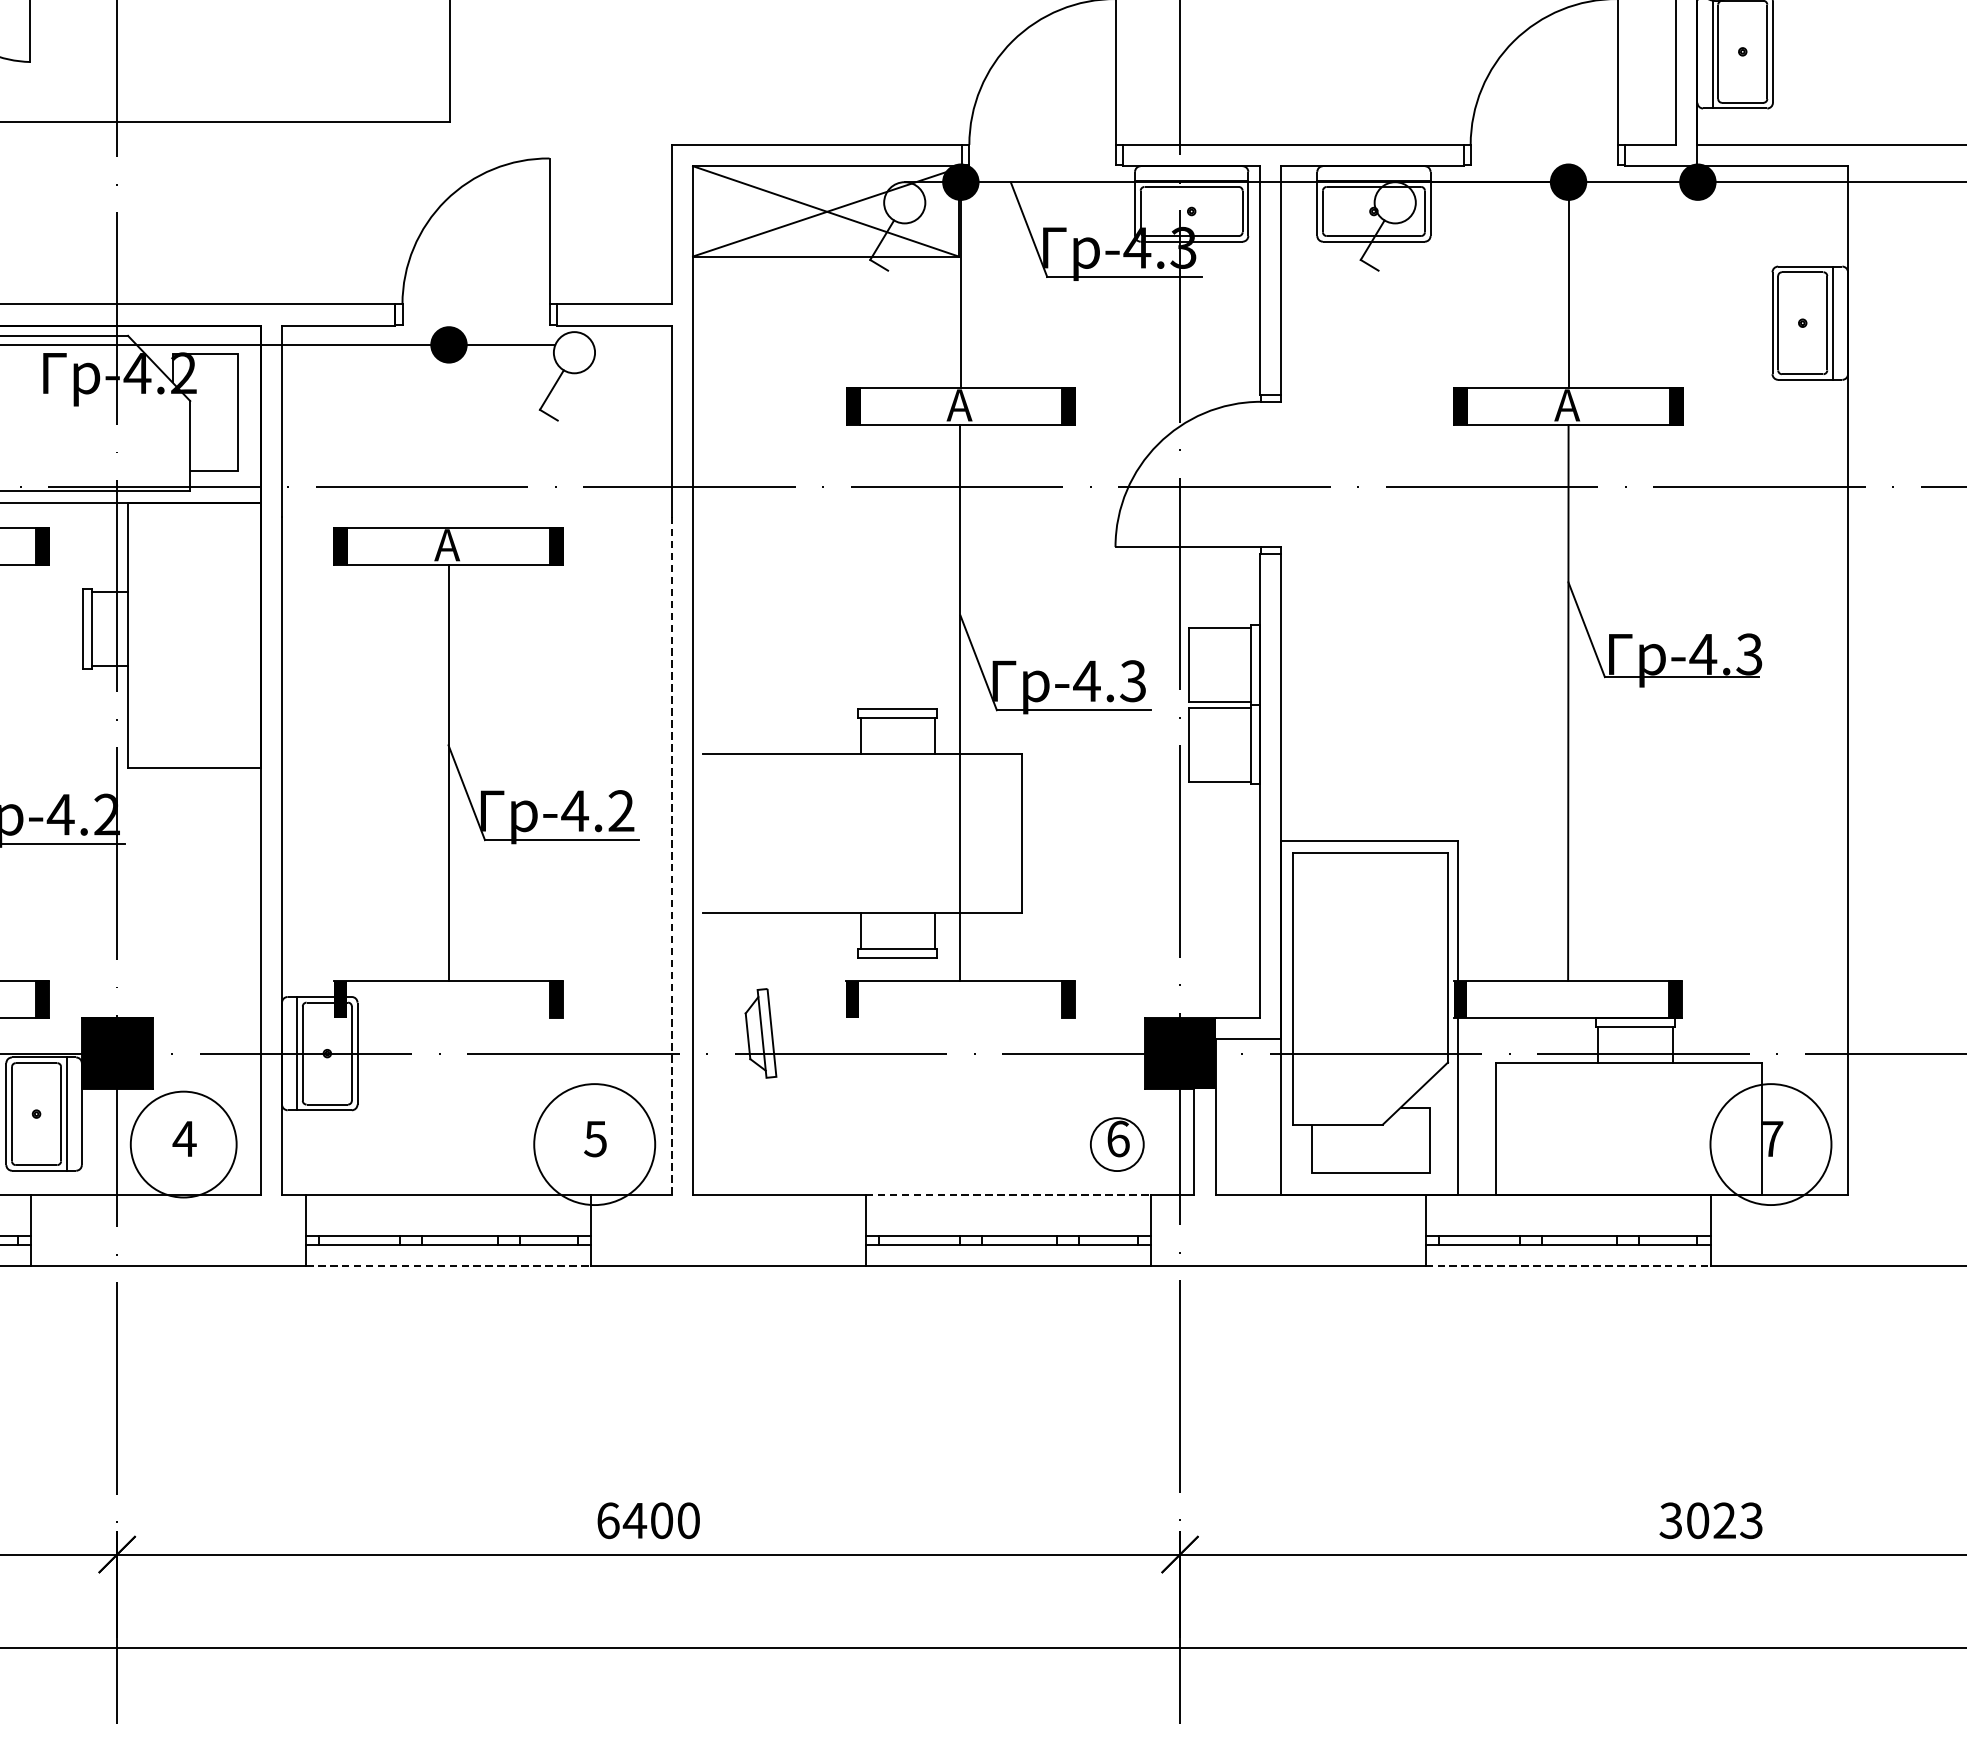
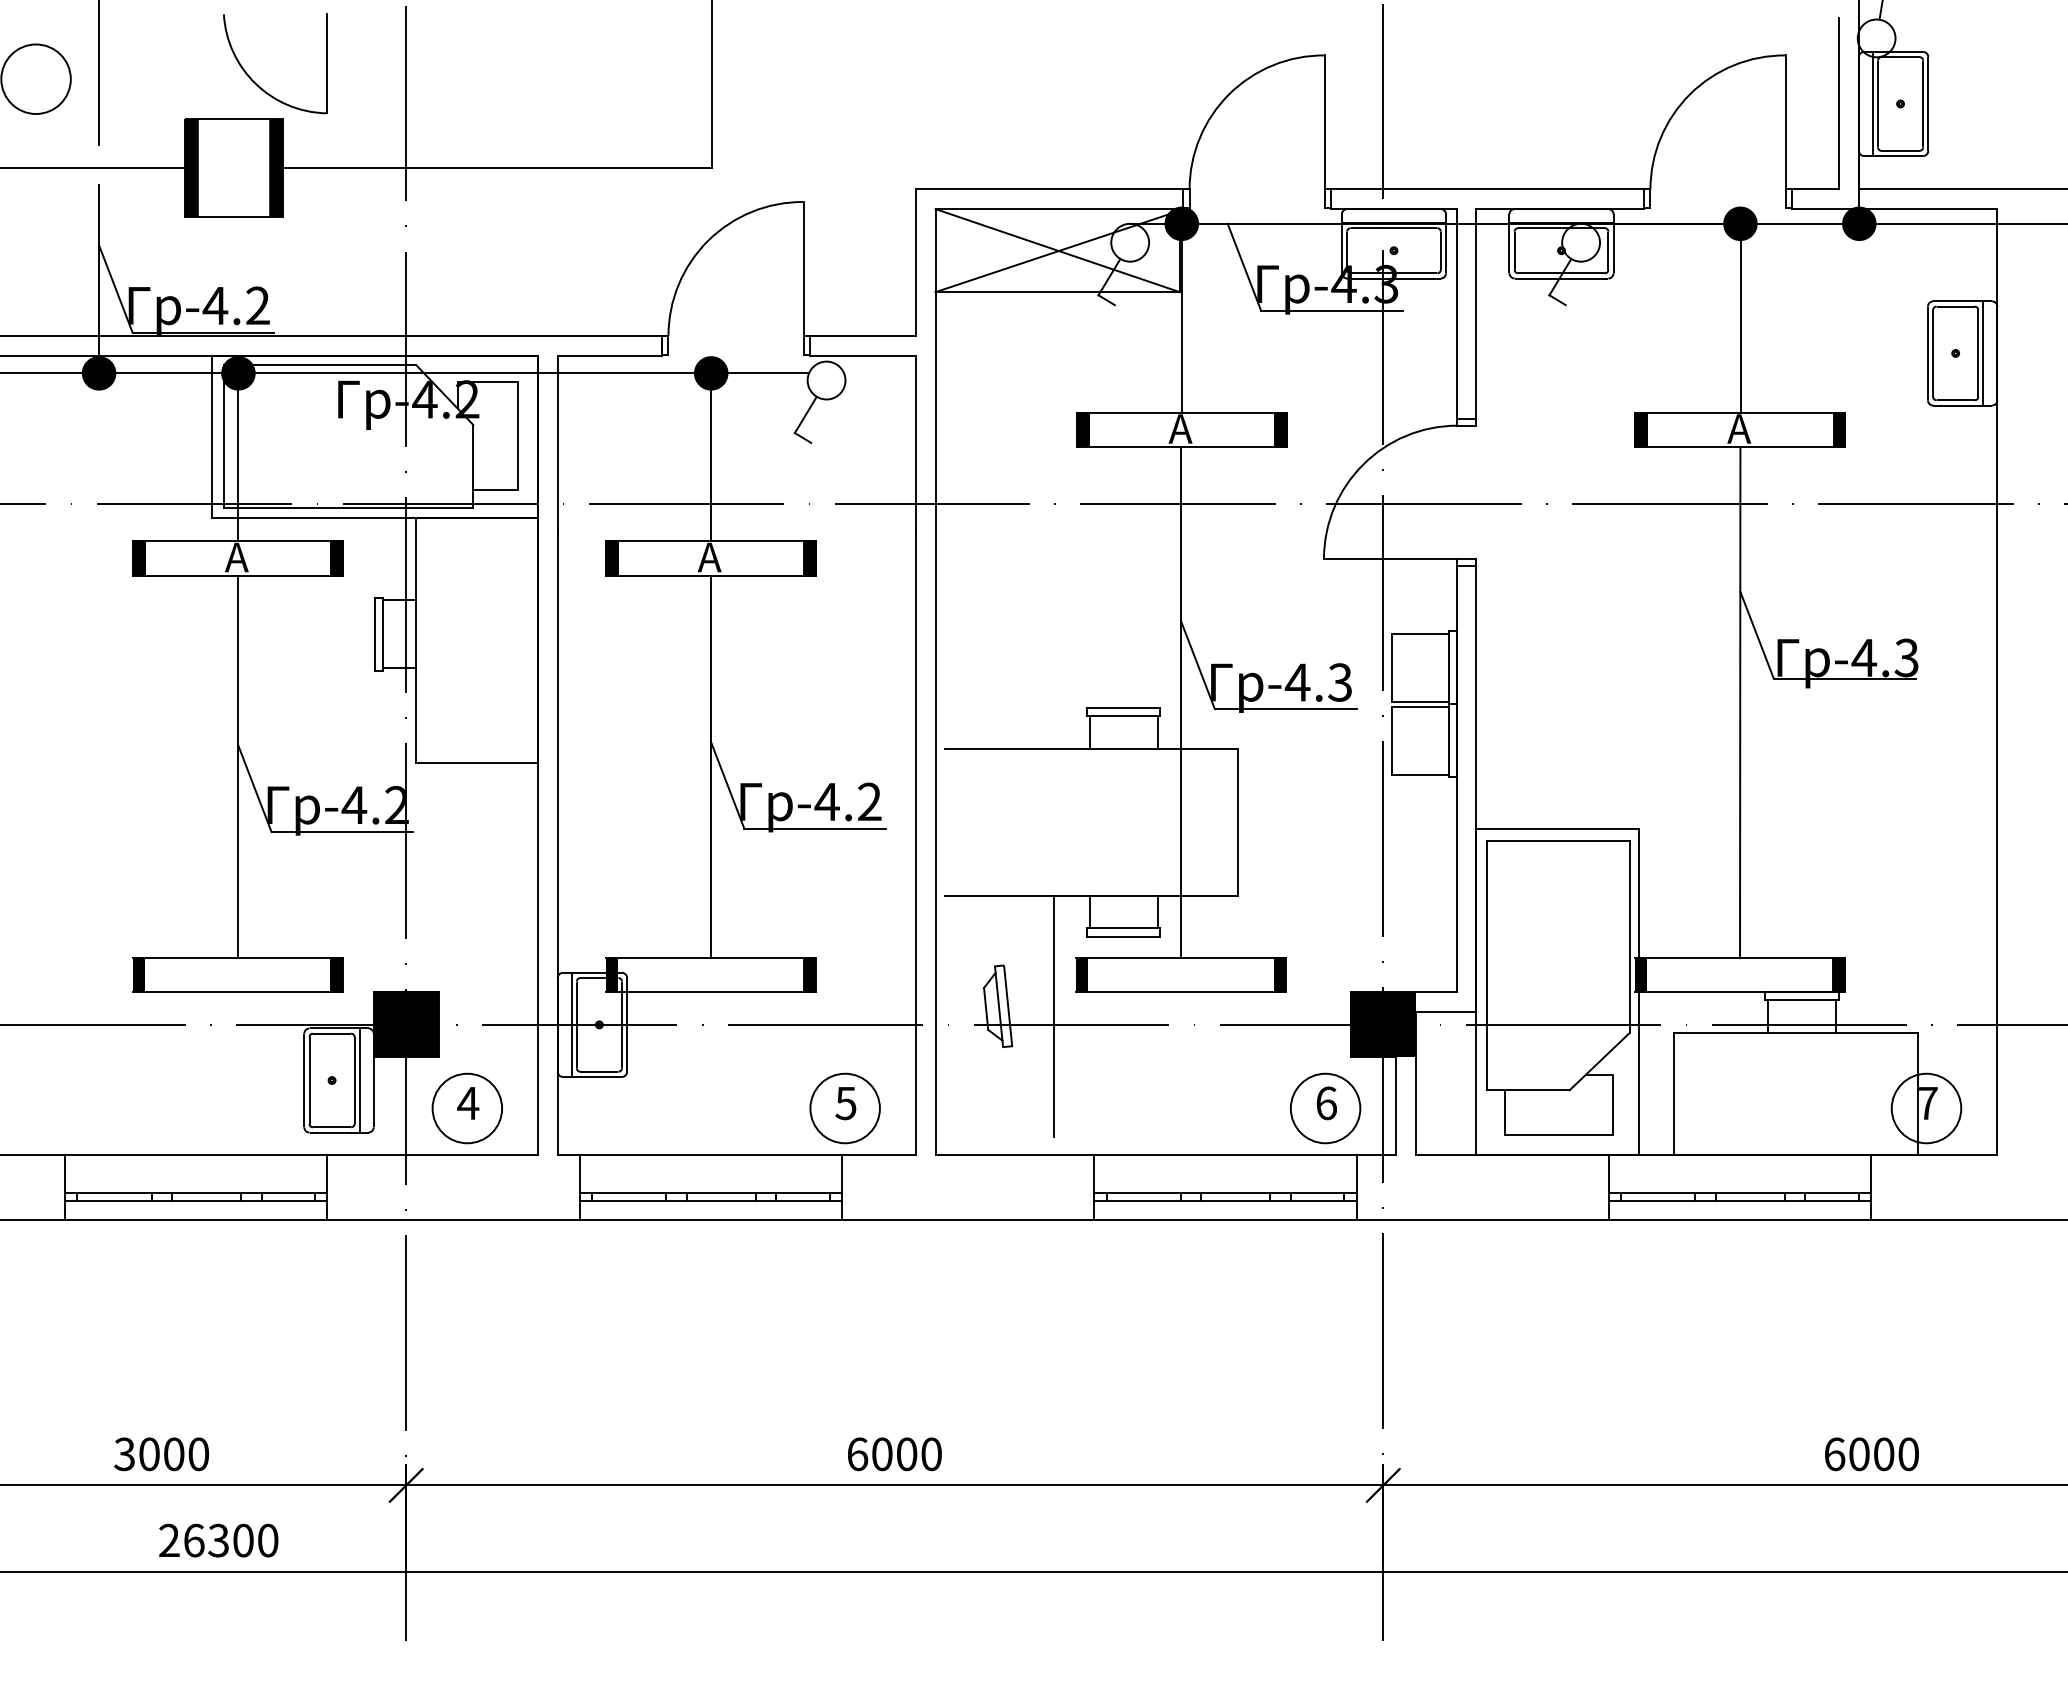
line: (449, 445) -> (711, 465), added
line: (672, 856) -> (916, 843), dashed -> solid
line: (448, 1018) -> (710, 992), added
line: (960, 1018) -> (1181, 992), added
line: (822, 1044) -> (1054, 1016), added
circle: (183, 1144) -> (467, 1108), size x0.71
circle: (593, 1144) -> (844, 1108), size x0.62
circle: (1117, 1144) -> (1325, 1108), size x1.43
circle: (1770, 1144) -> (1926, 1108), size x0.62
line: (1008, 1195) -> (1225, 1155), dashed -> solid
line: (449, 1266) -> (711, 1220), dashed -> solid
line: (1568, 1266) -> (1740, 1220), dashed -> solid
text: (635, 1520) -> (882, 1454), 6400 -> 6000
text: (1711, 1520) -> (1871, 1454), 3023 -> 6000

